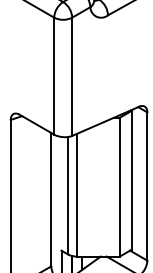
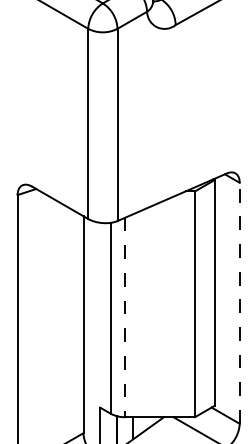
line: (147, 186) -> (239, 303), solid -> dashed
line: (77, 195) -> (126, 317), solid -> dashed

